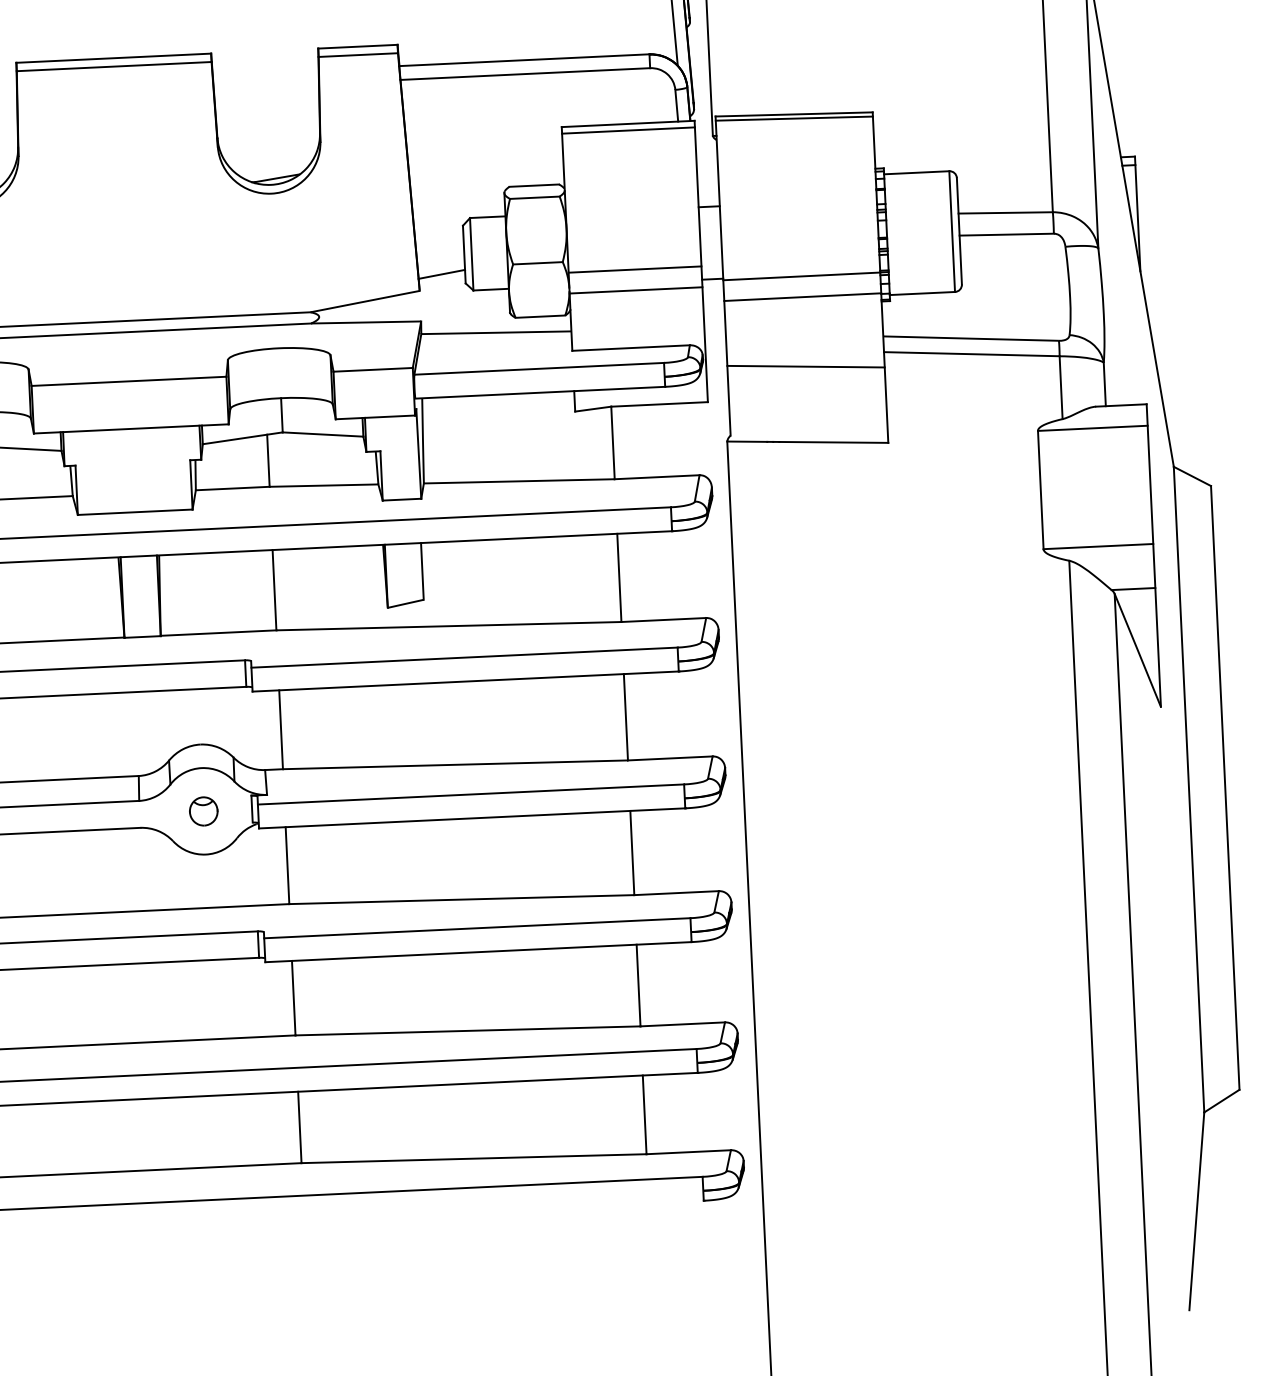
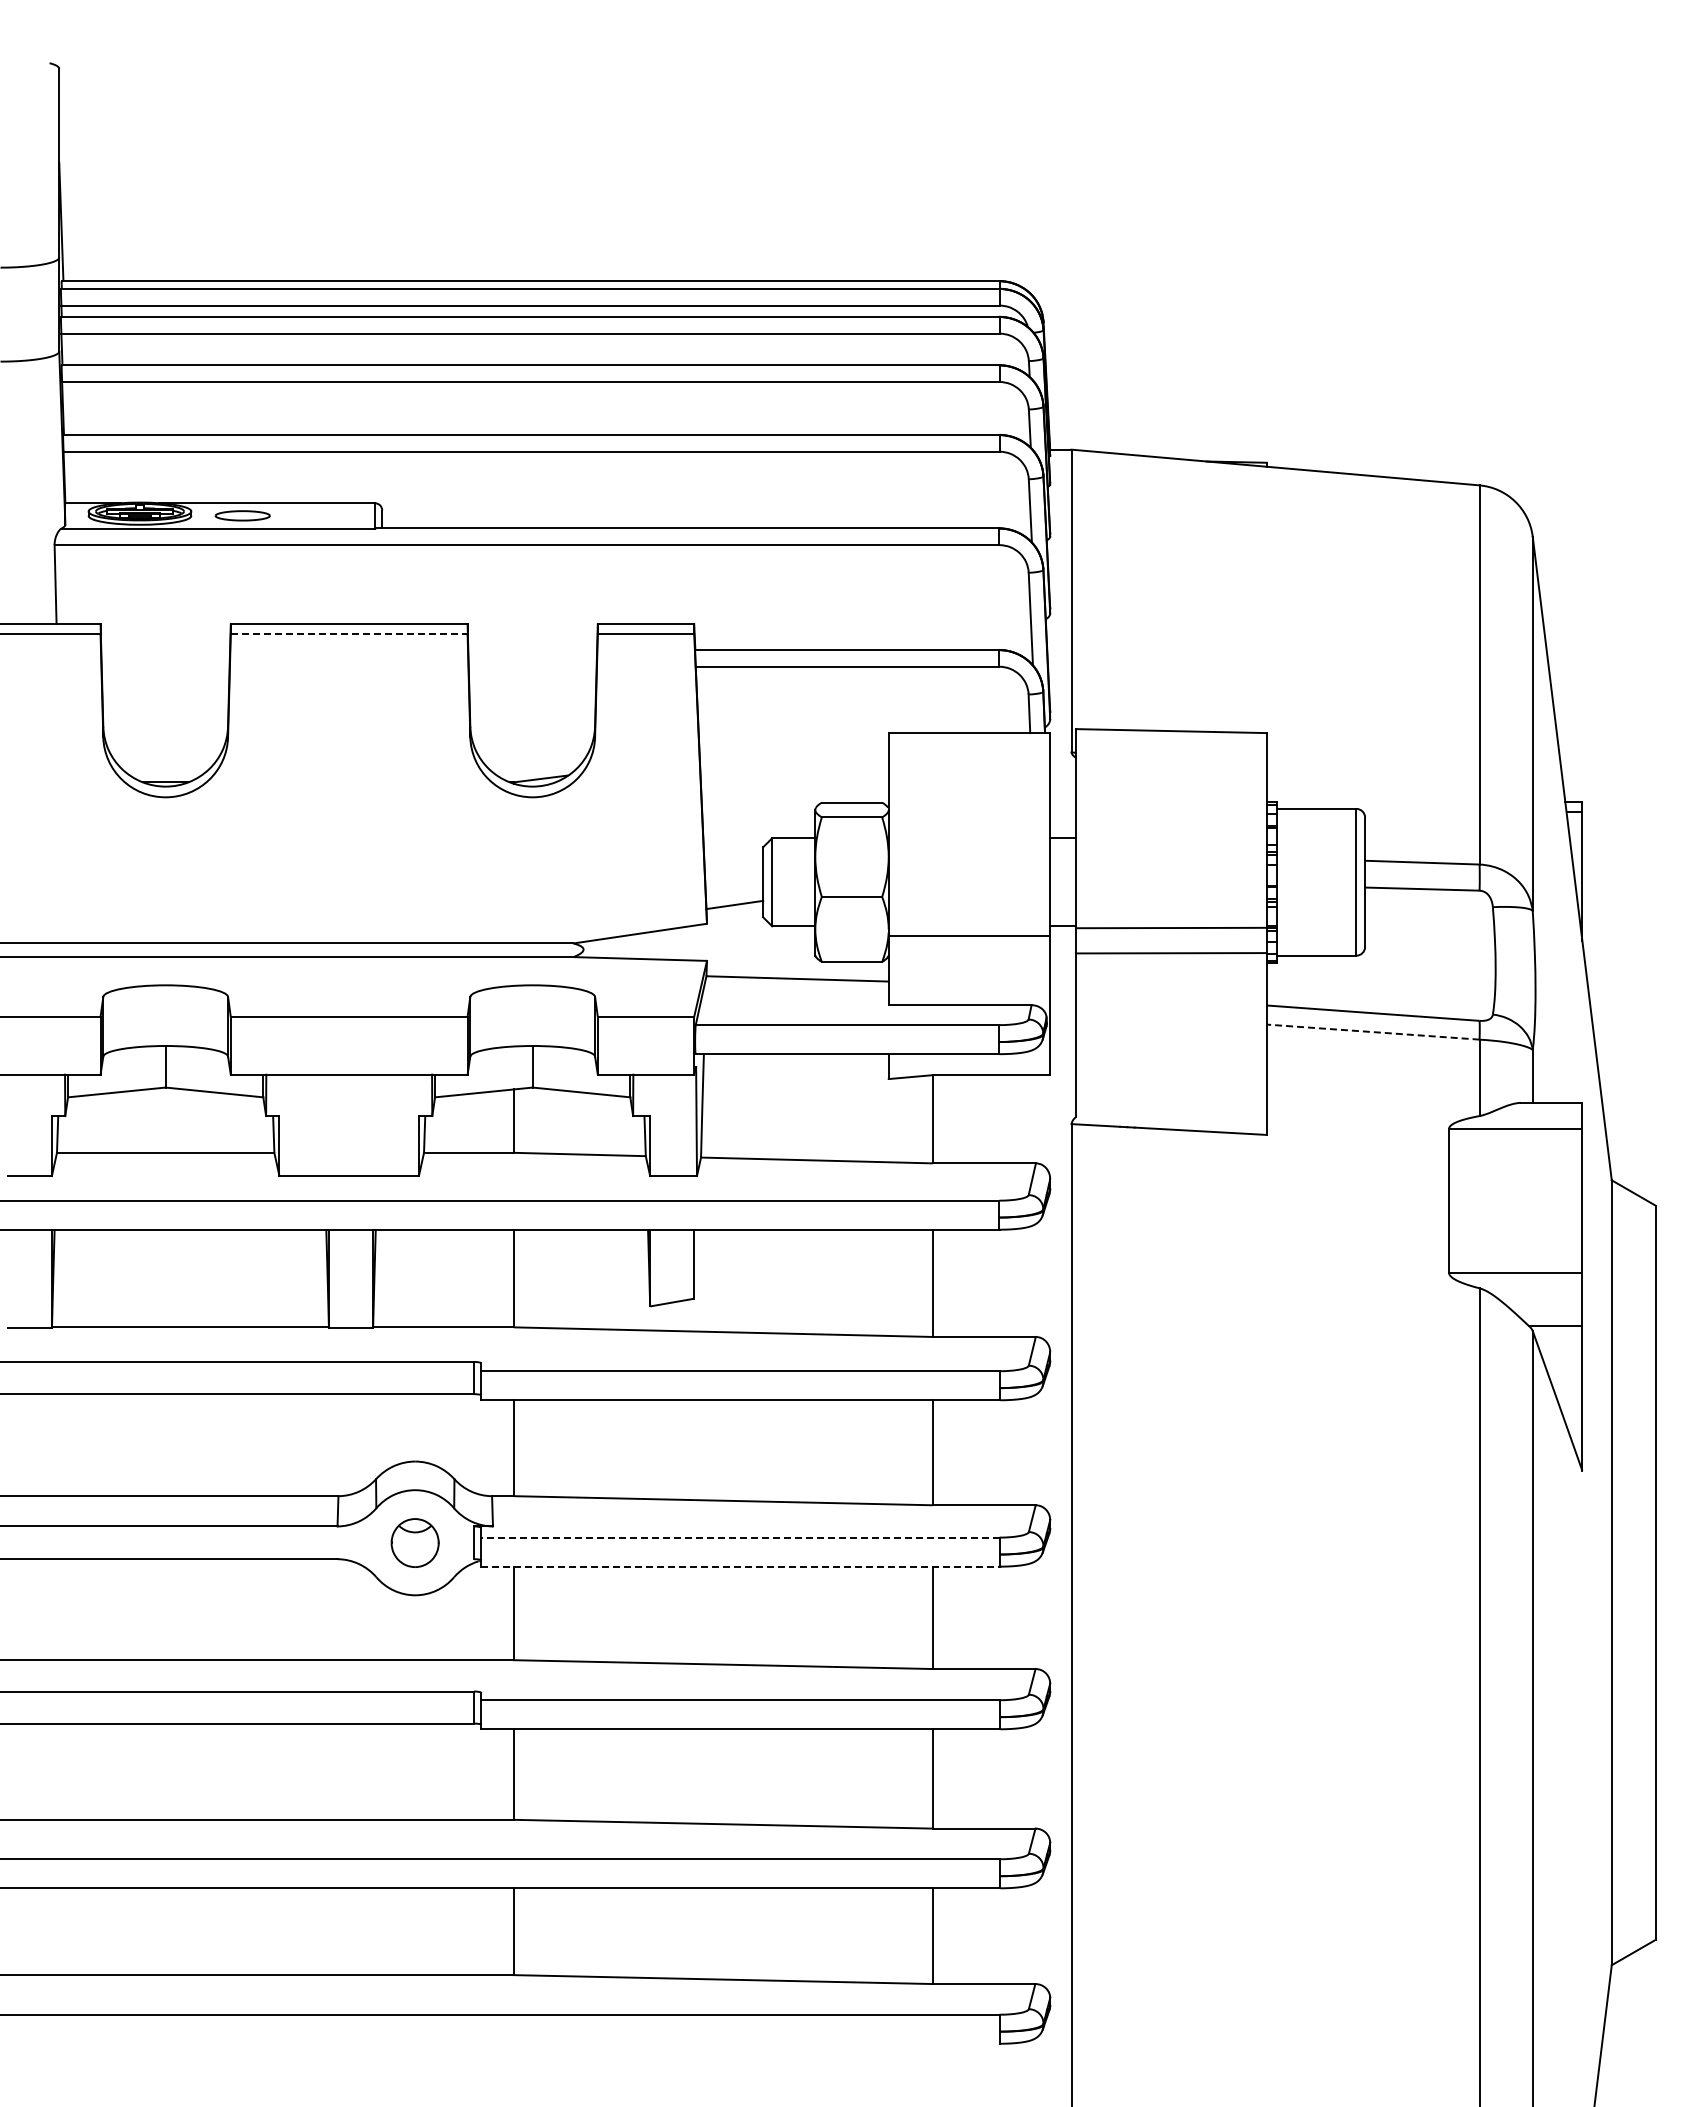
line: (114, 66) -> (349, 634), solid -> dashed
line: (793, 118) -> (1170, 736), removed
line: (628, 130) -> (969, 741), removed
line: (635, 269) -> (969, 910), removed
line: (972, 354) -> (1373, 1032), solid -> dashed
line: (805, 366) -> (1170, 1037), removed
line: (470, 794) -> (739, 1537), solid -> dashed
part: (203, 811) -> (415, 1542), size x1.4
line: (472, 818) -> (740, 1566), solid -> dashed

